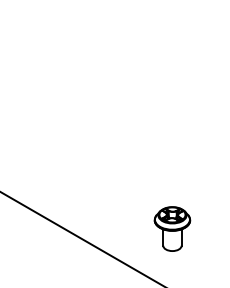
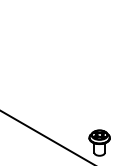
part: (172, 228) -> (99, 142), moved

